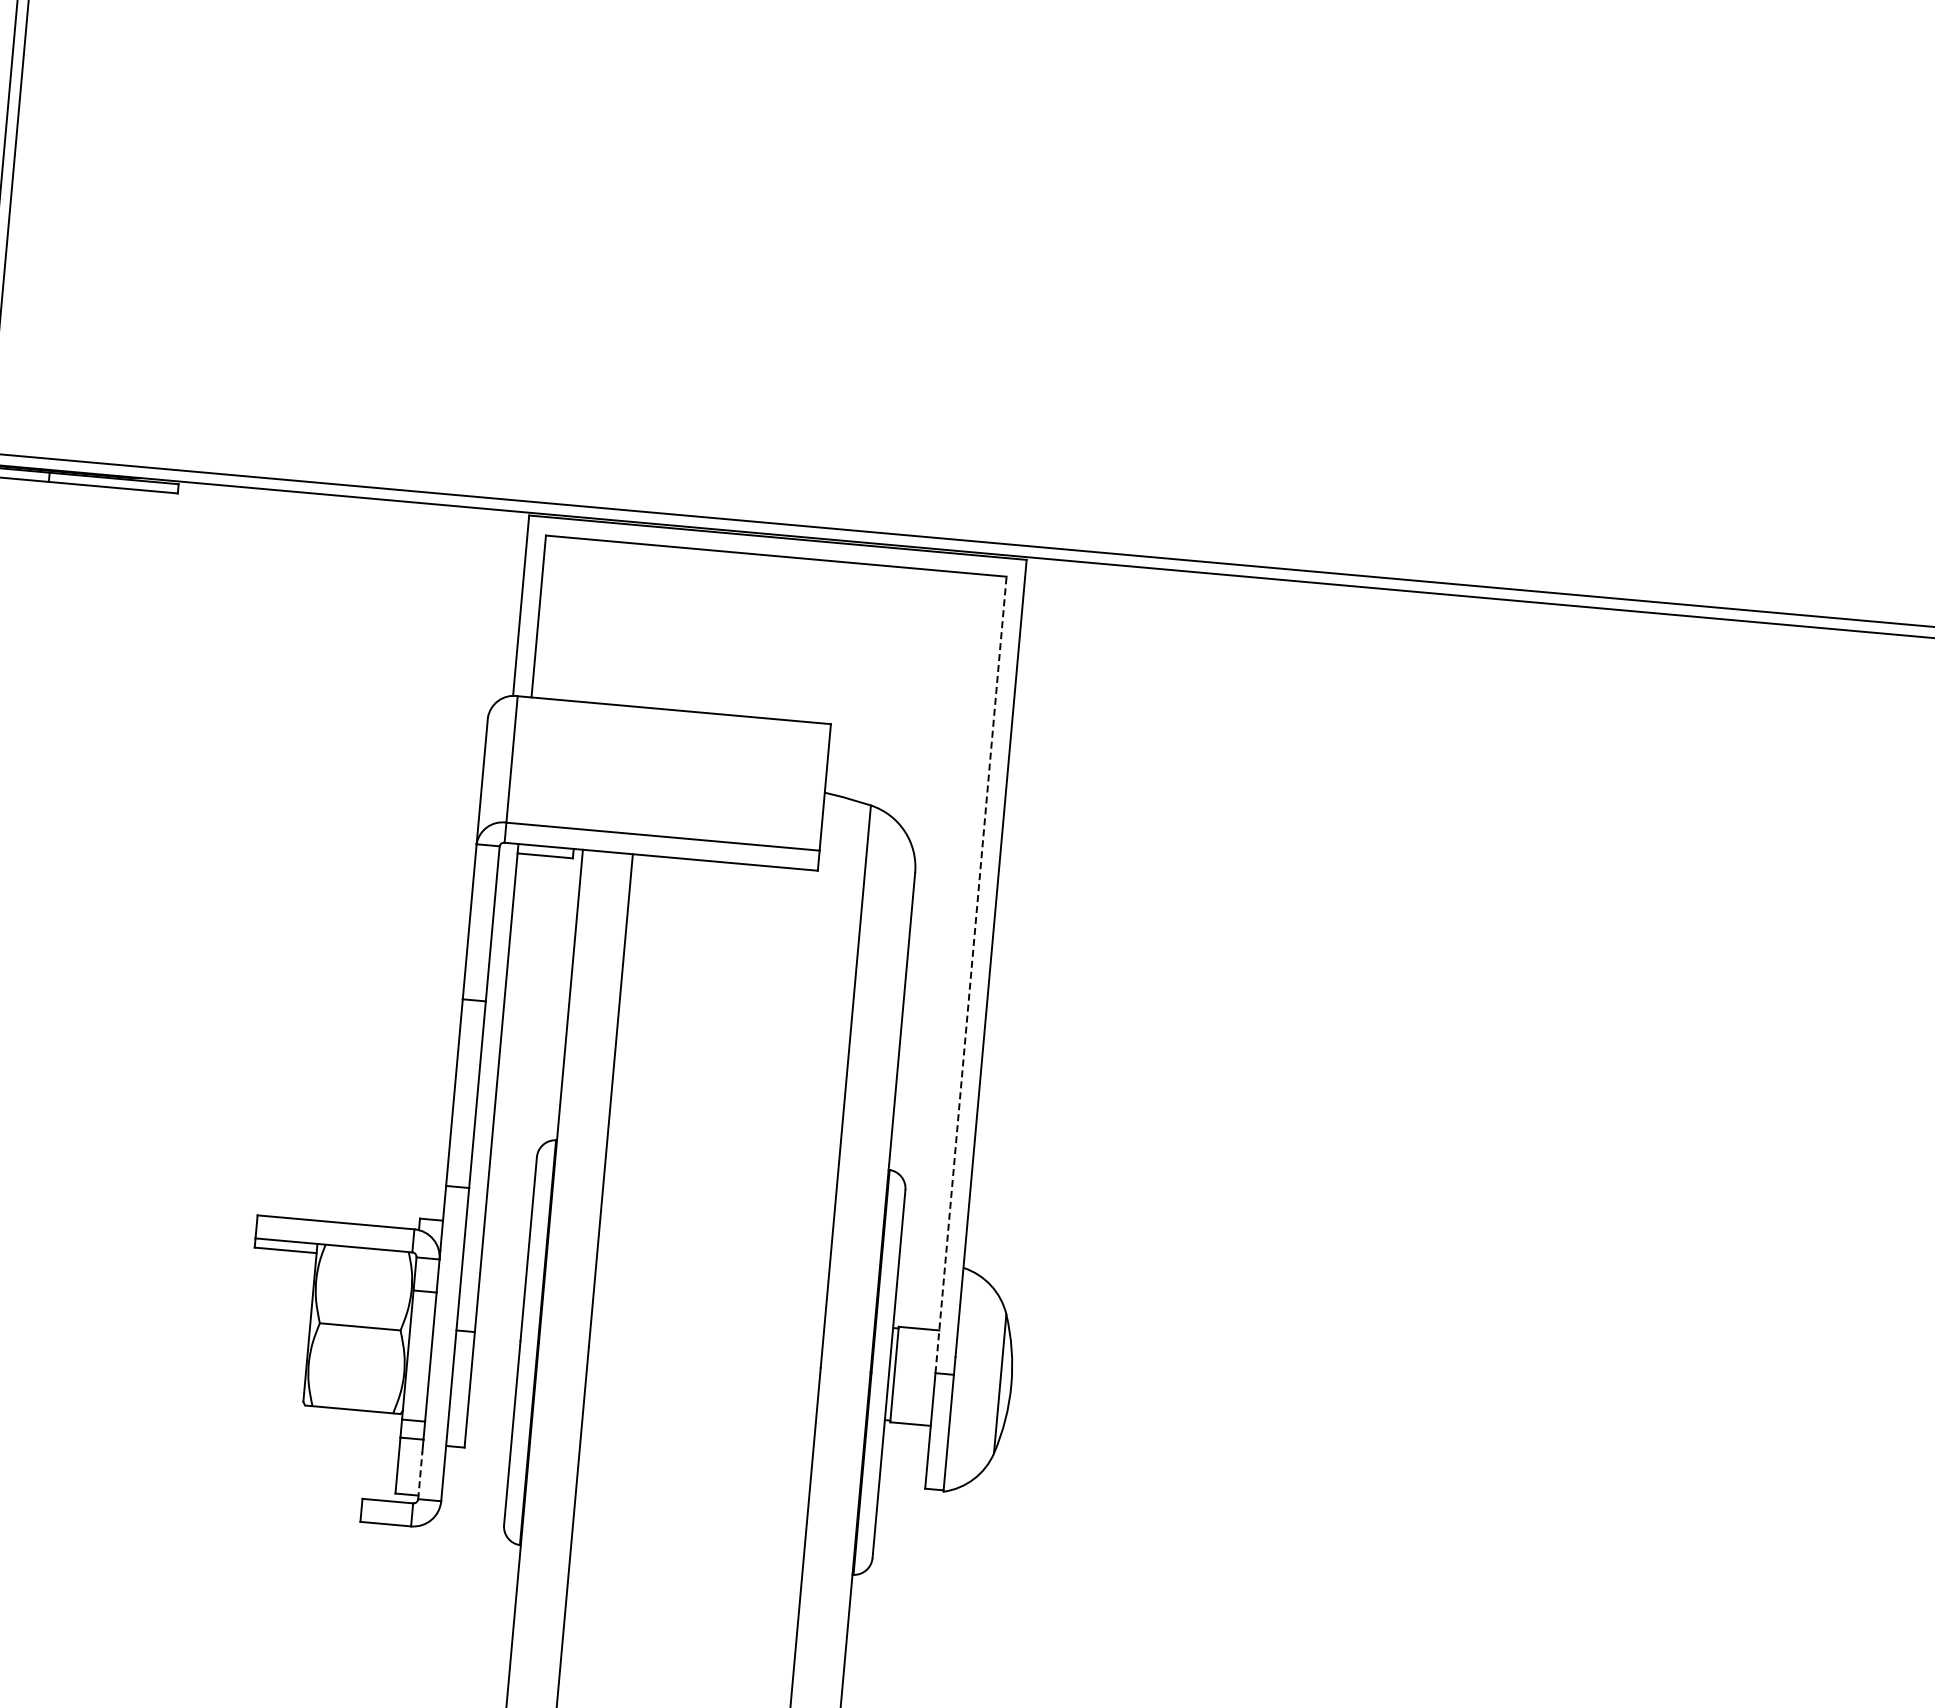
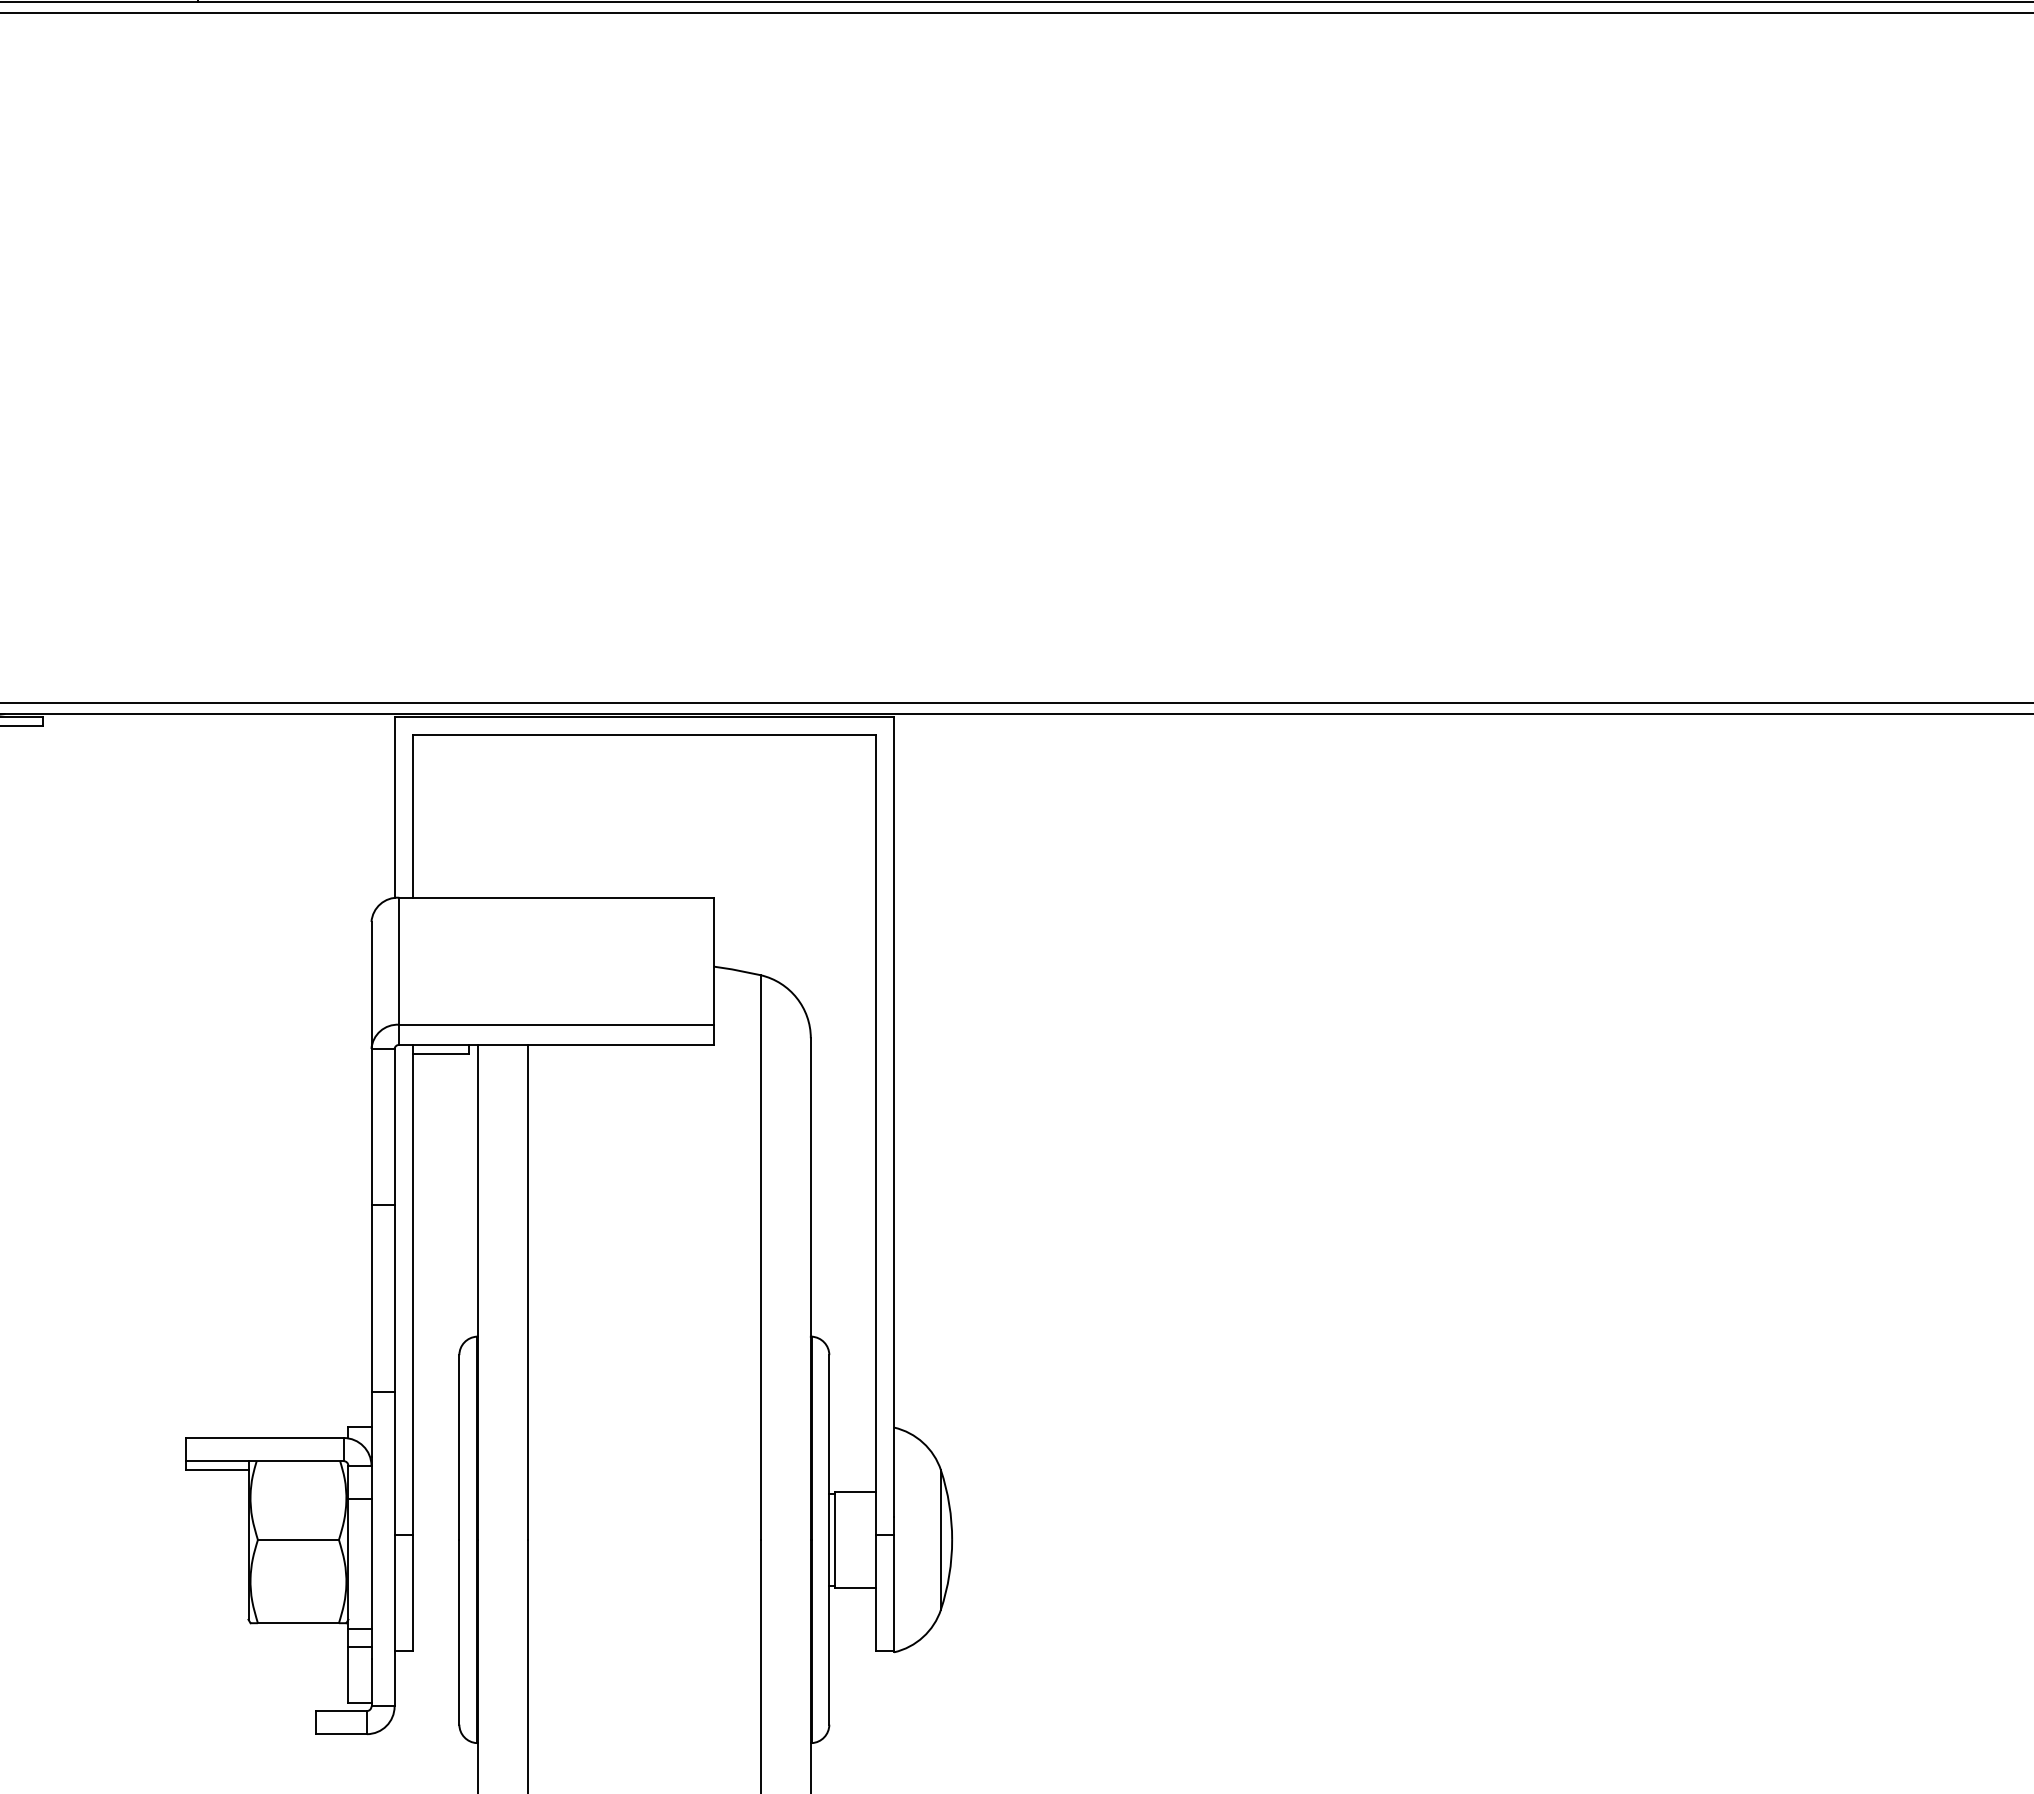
line: (970, 975) -> (875, 1135), dashed -> solid
line: (420, 1475) -> (371, 1682), dashed -> solid

